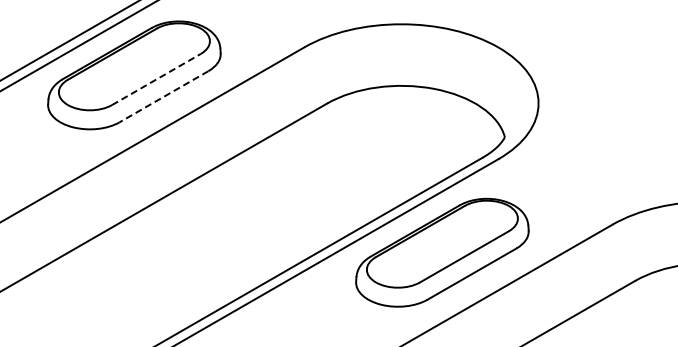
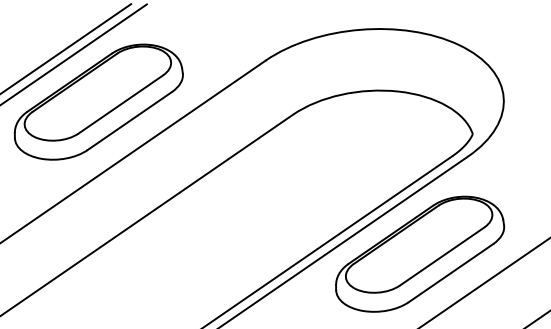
line: (156, 79) -> (120, 104), dashed -> solid
line: (163, 96) -> (129, 120), dashed -> solid

